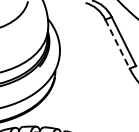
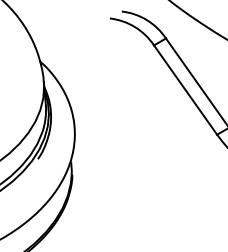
line: (117, 44) -> (185, 90), dashed -> solid

